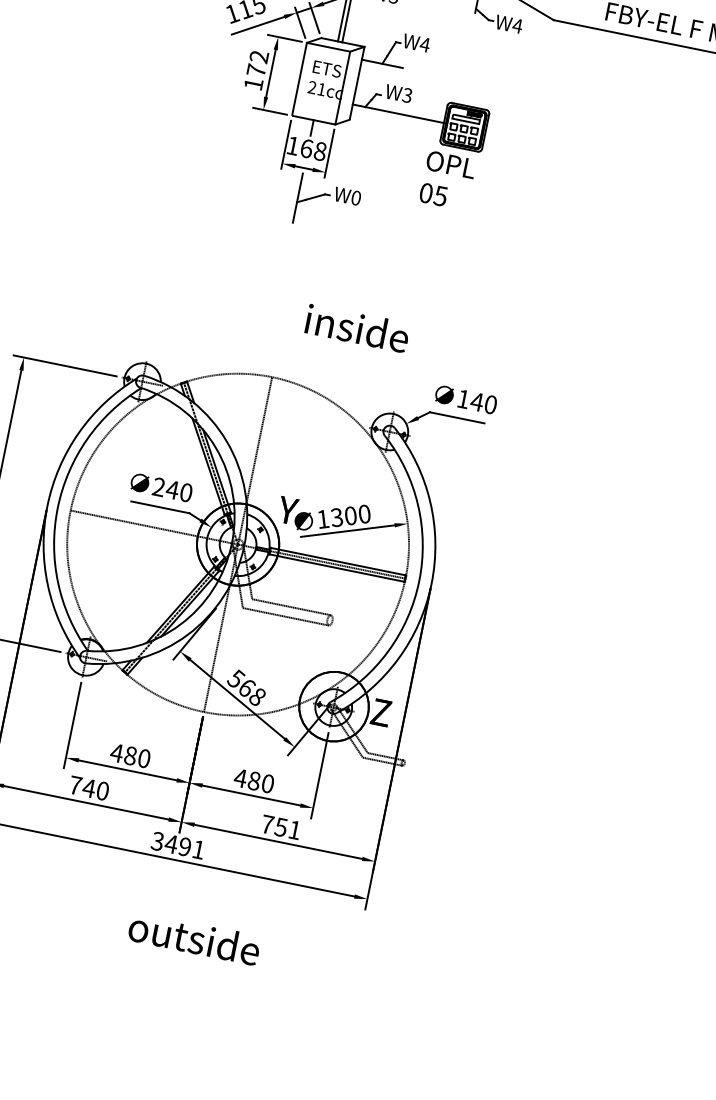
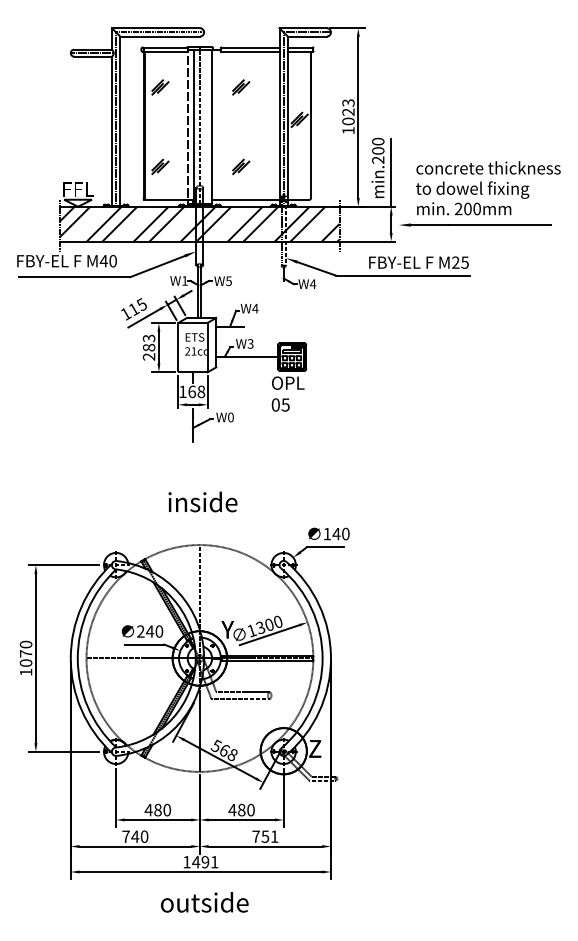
text: (255, 70) -> (148, 347), 172 -> 283
text: (356, 327) -> (202, 501), moved
text: (157, 841) -> (186, 862), 3491 -> 1491
text: (194, 938) -> (204, 902), moved

